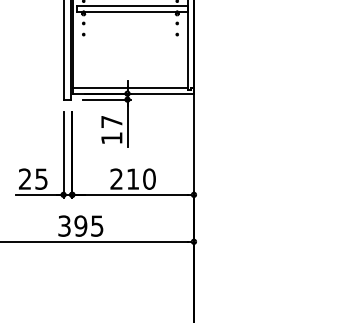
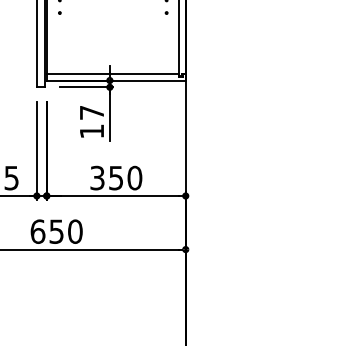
text: (124, 178) -> (106, 177), 210 -> 350
text: (80, 225) -> (56, 230), 395 -> 650

